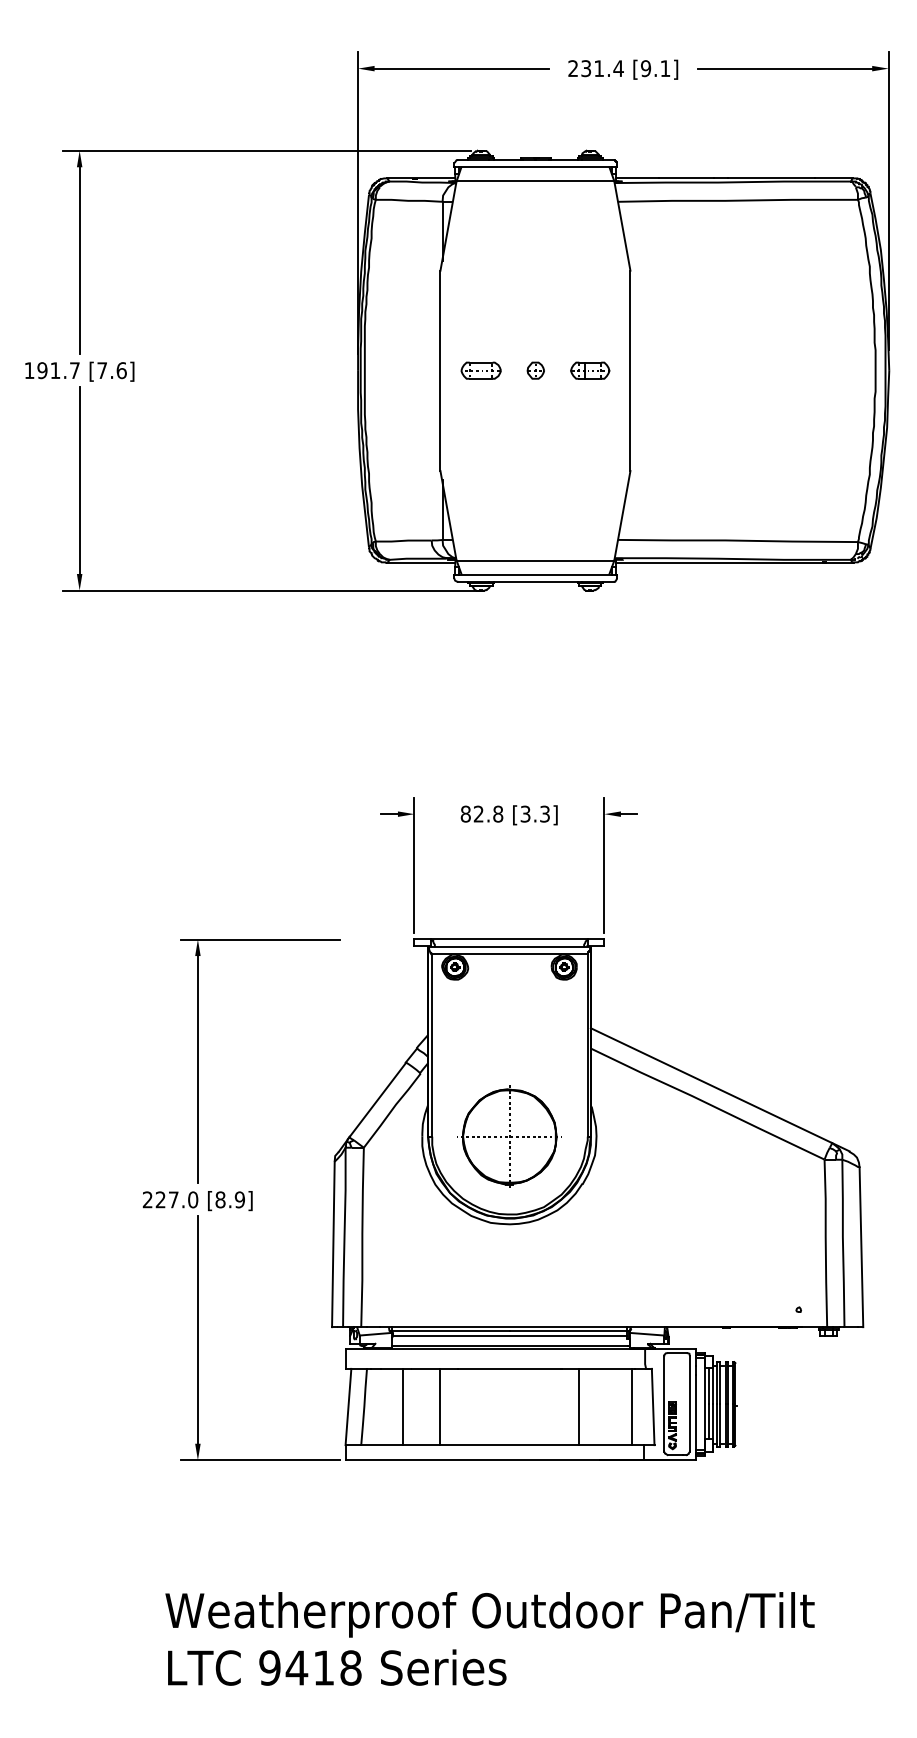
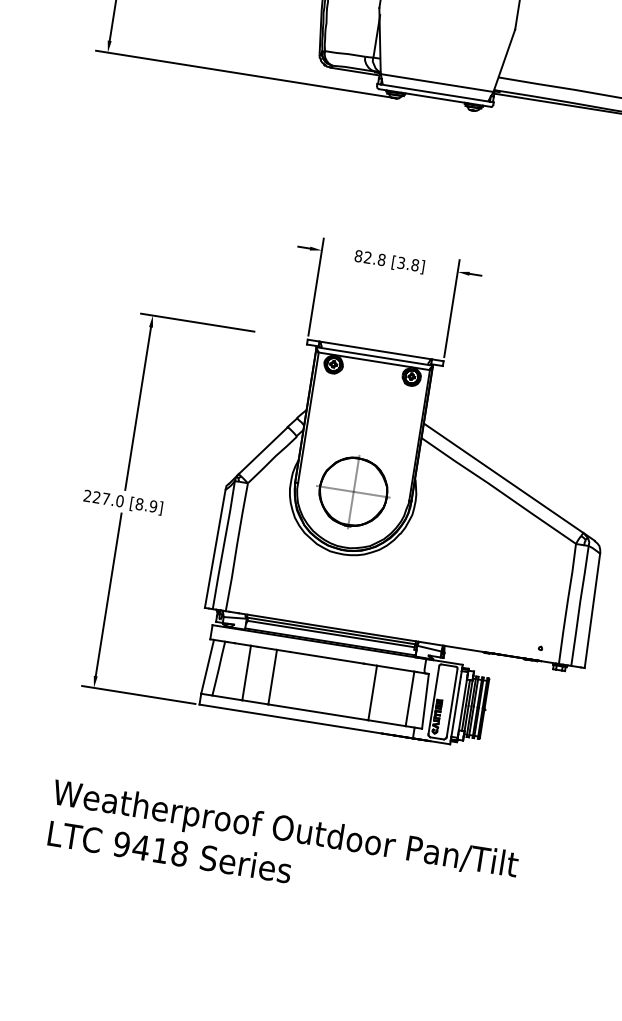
text: (545, 813) -> (415, 264), [3.3] -> [3.8]

